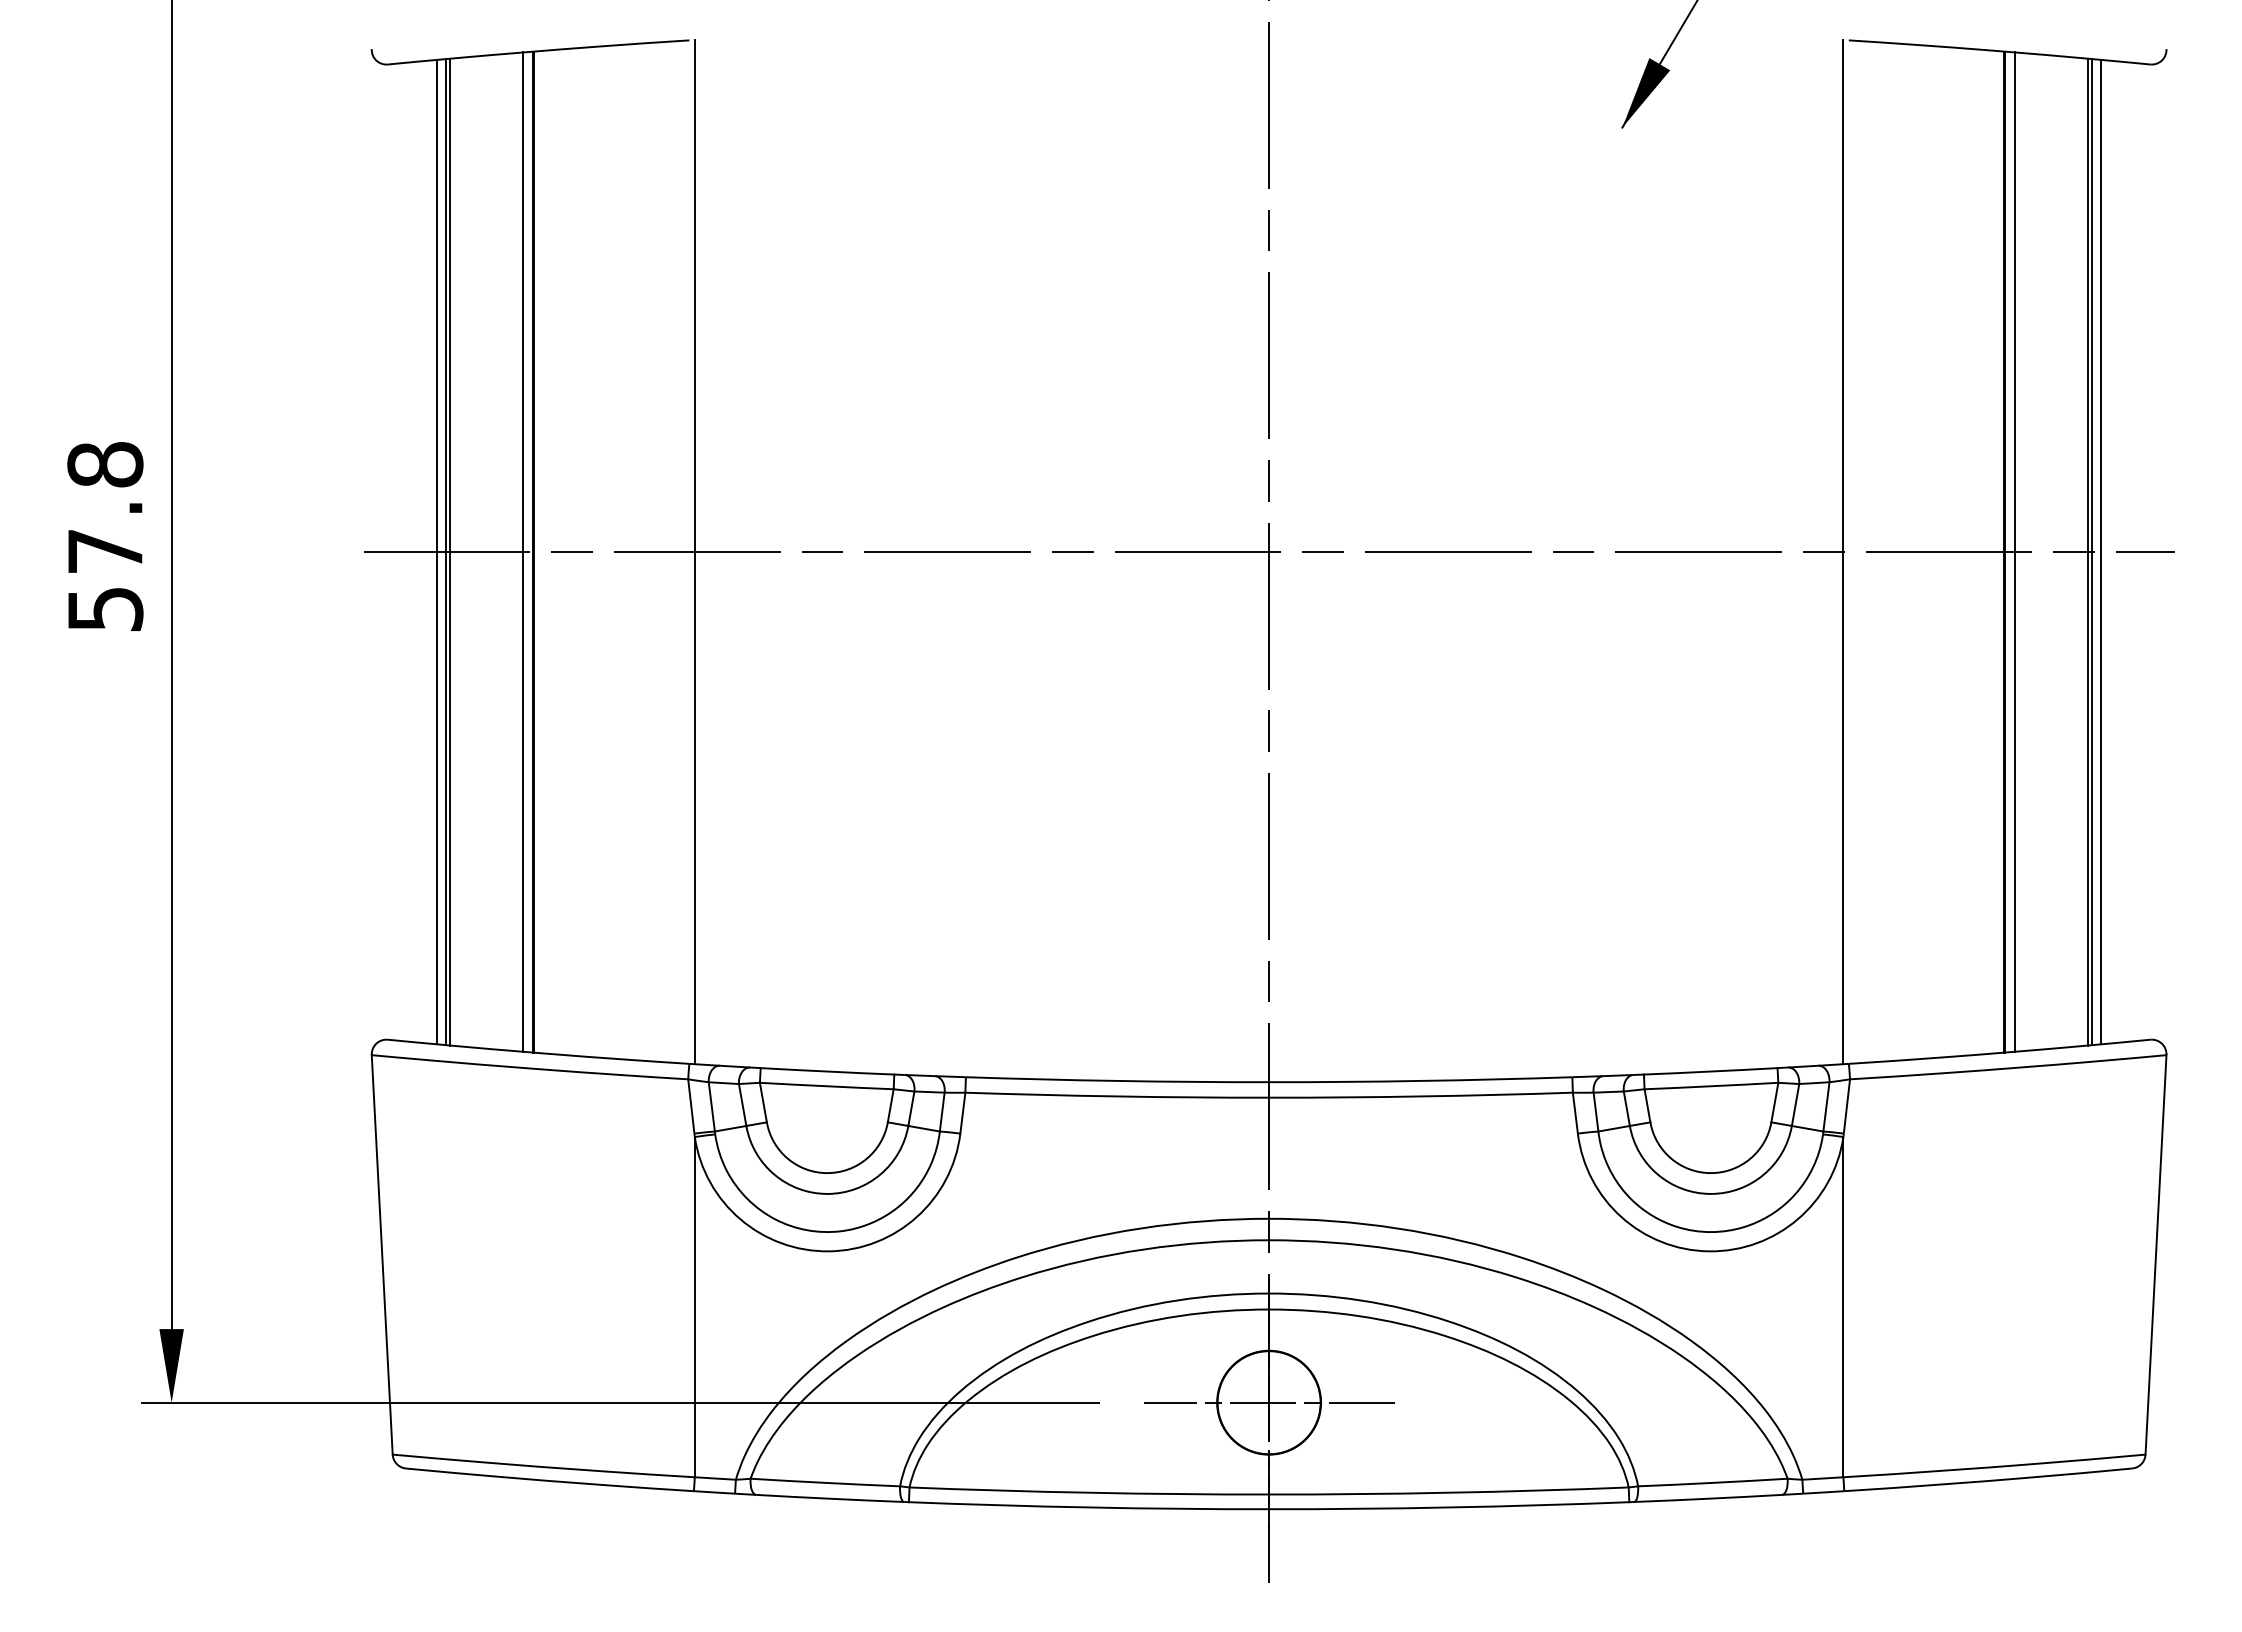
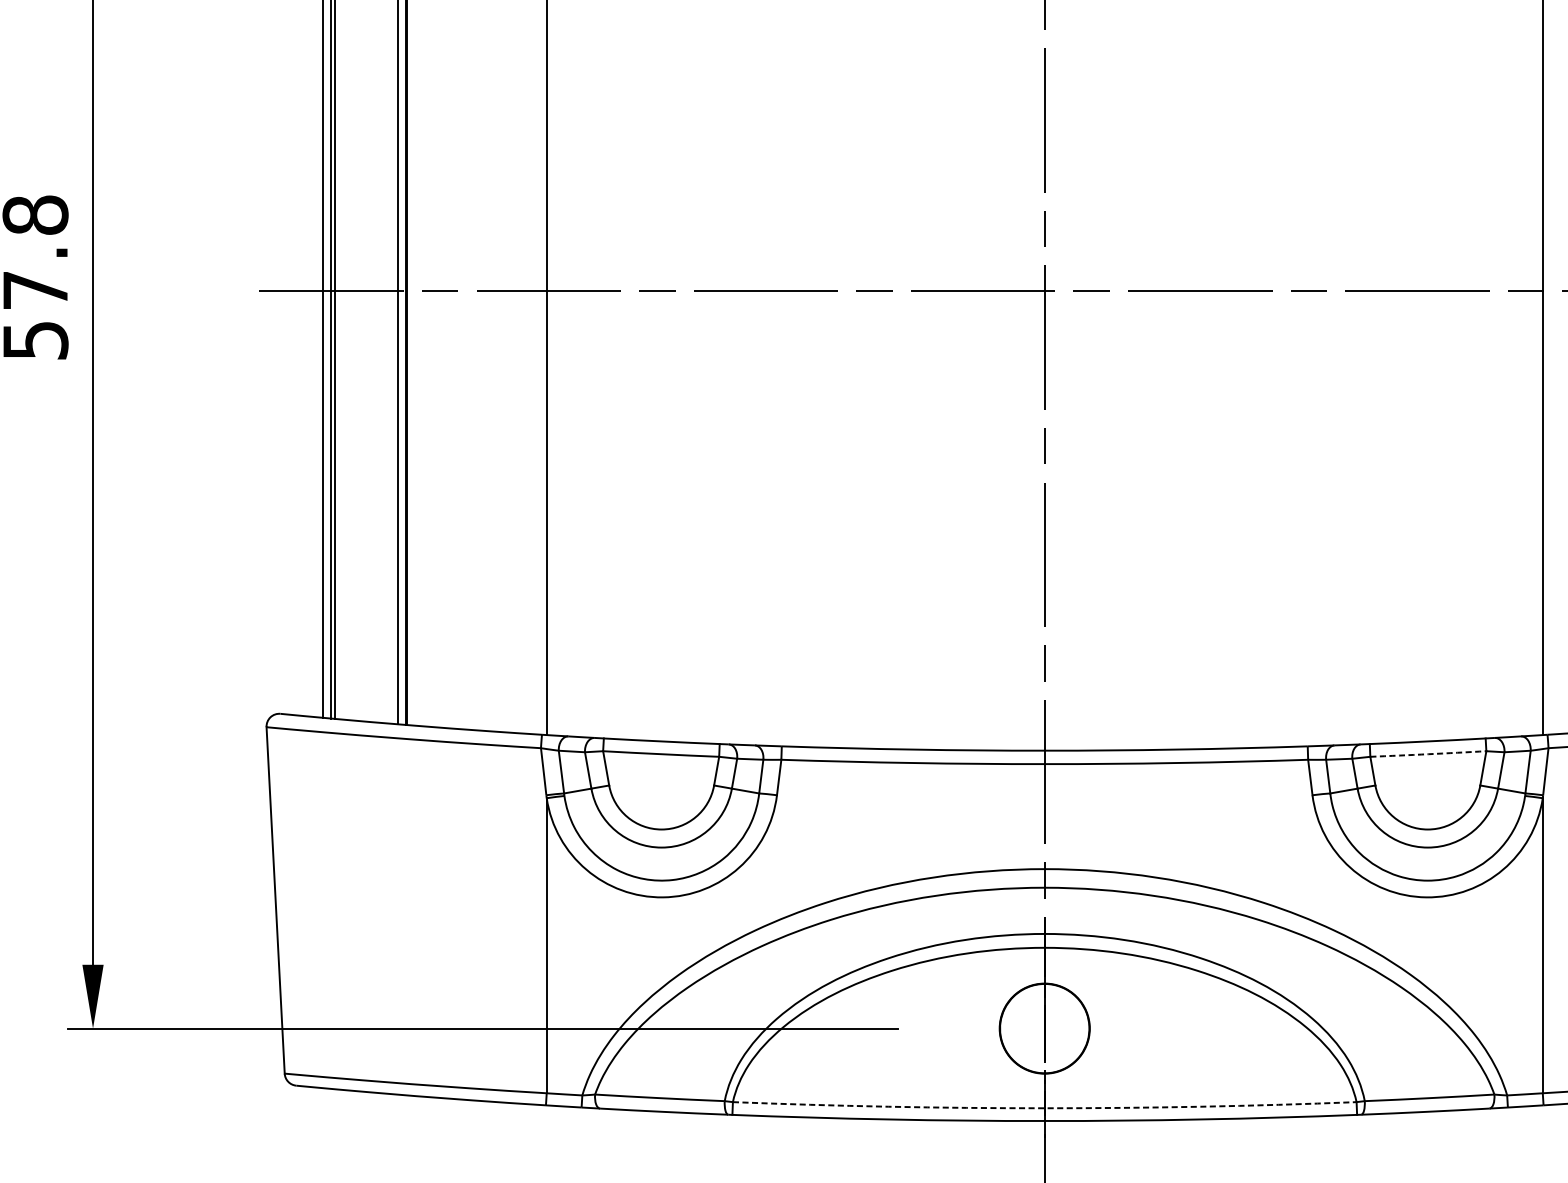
arc: (1711, 1086) -> (1428, 754), solid -> dashed
line: (1268, 1402) -> (1044, 1028), removed
arc: (1269, 1494) -> (1045, 1108), solid -> dashed

